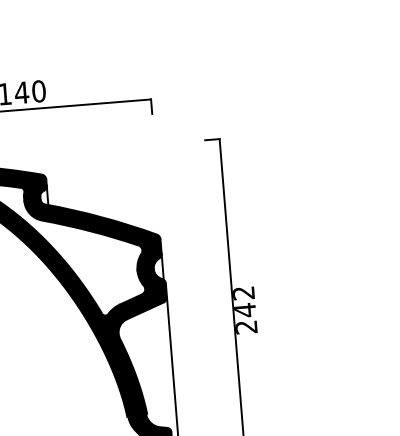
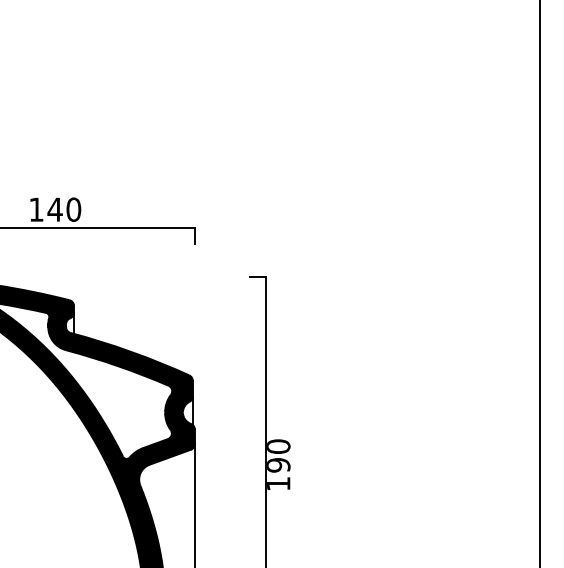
text: (245, 310) -> (278, 465), 242 -> 190

